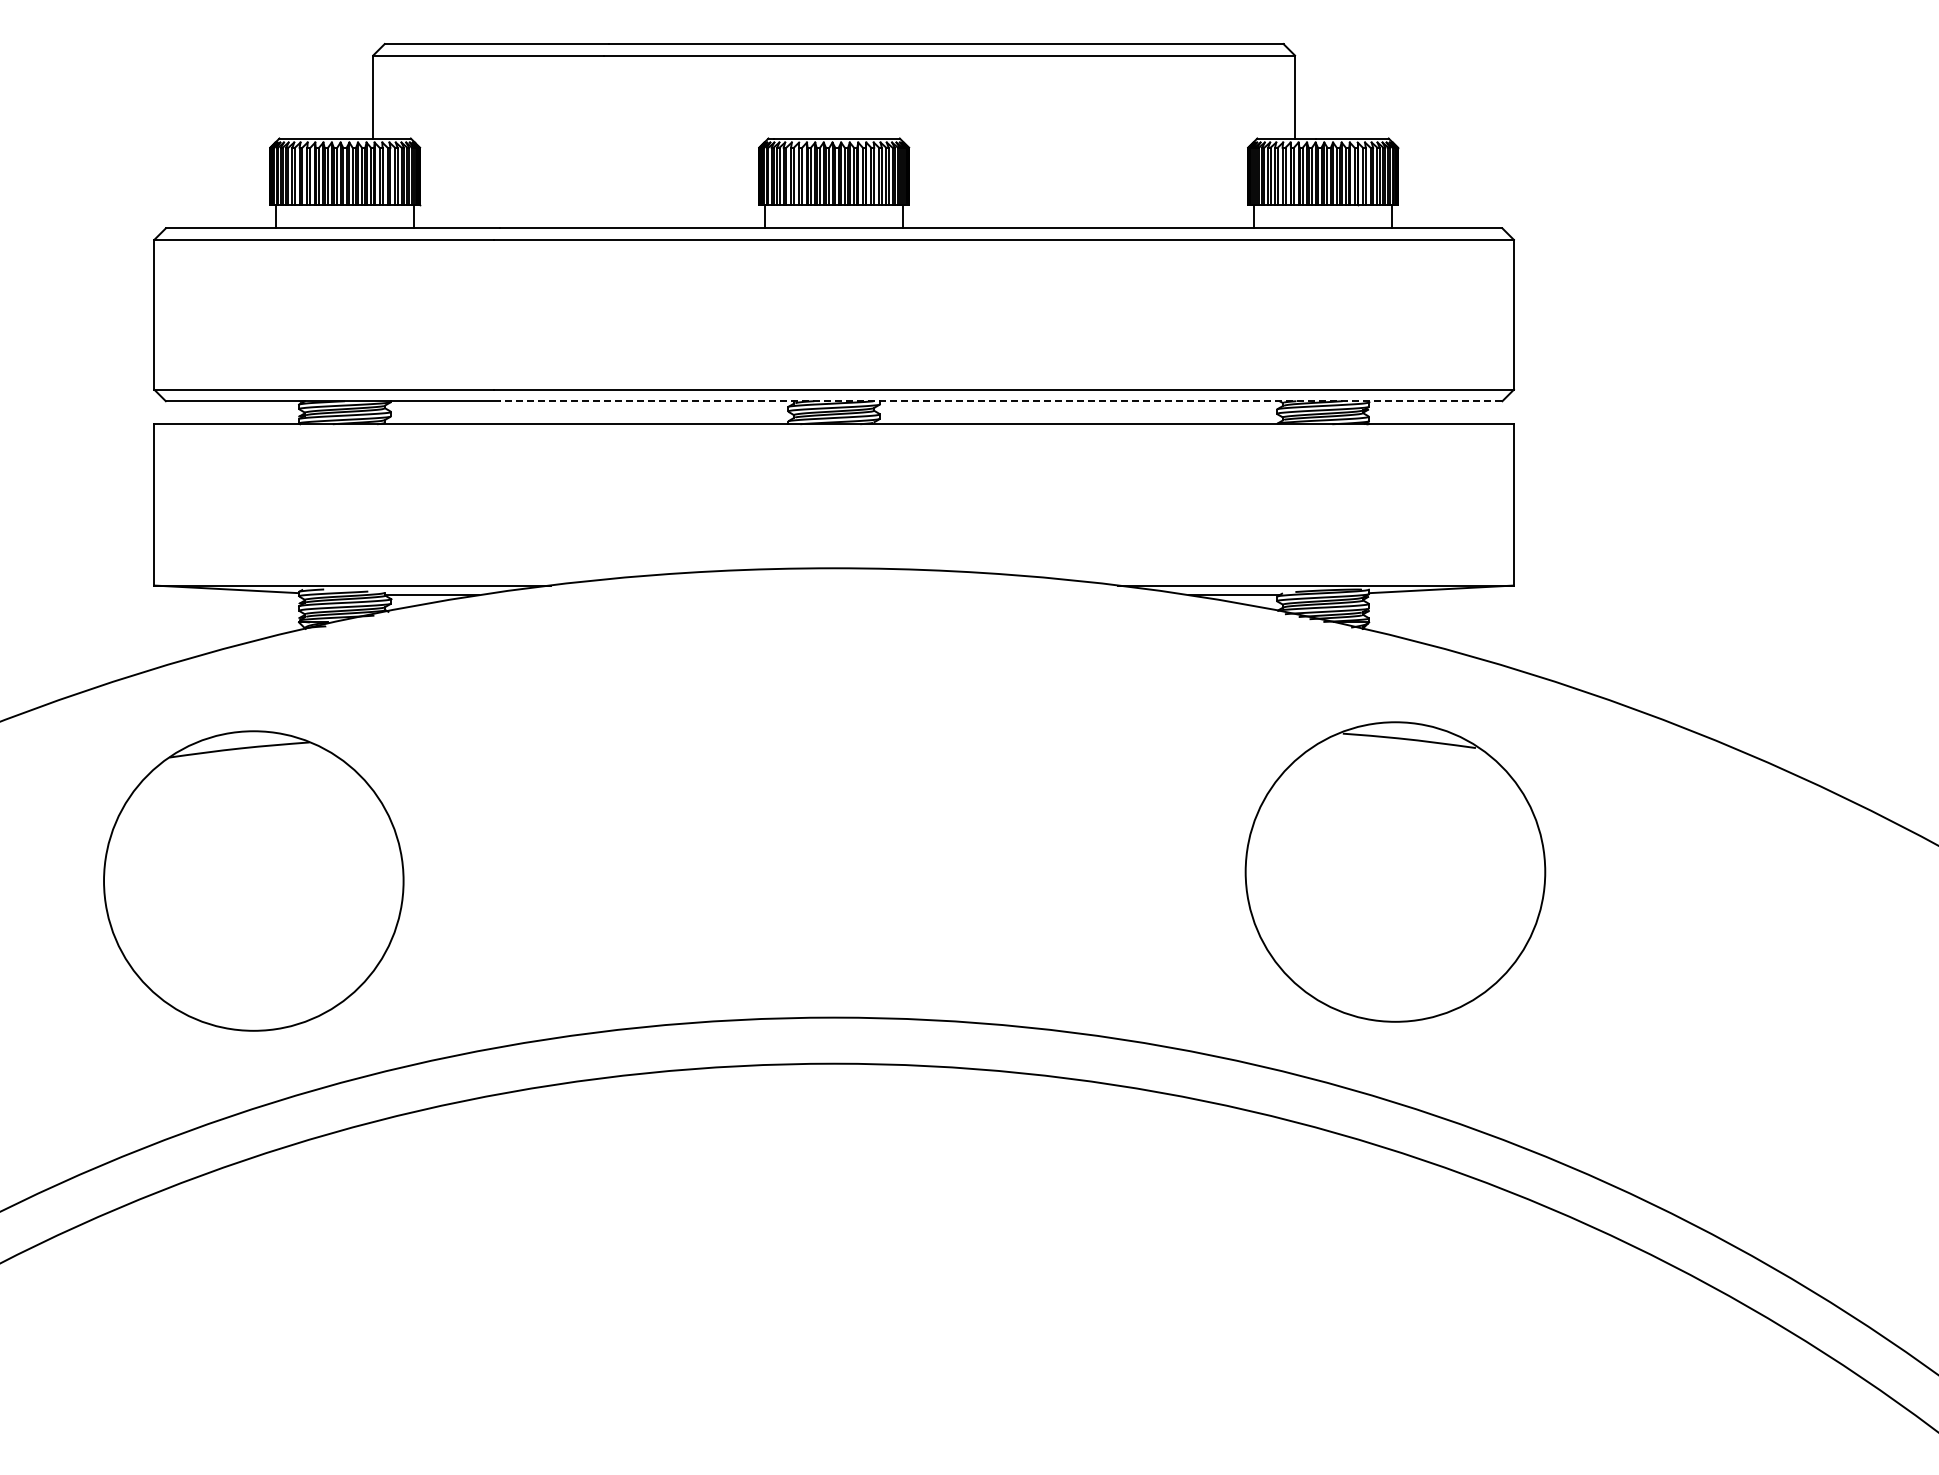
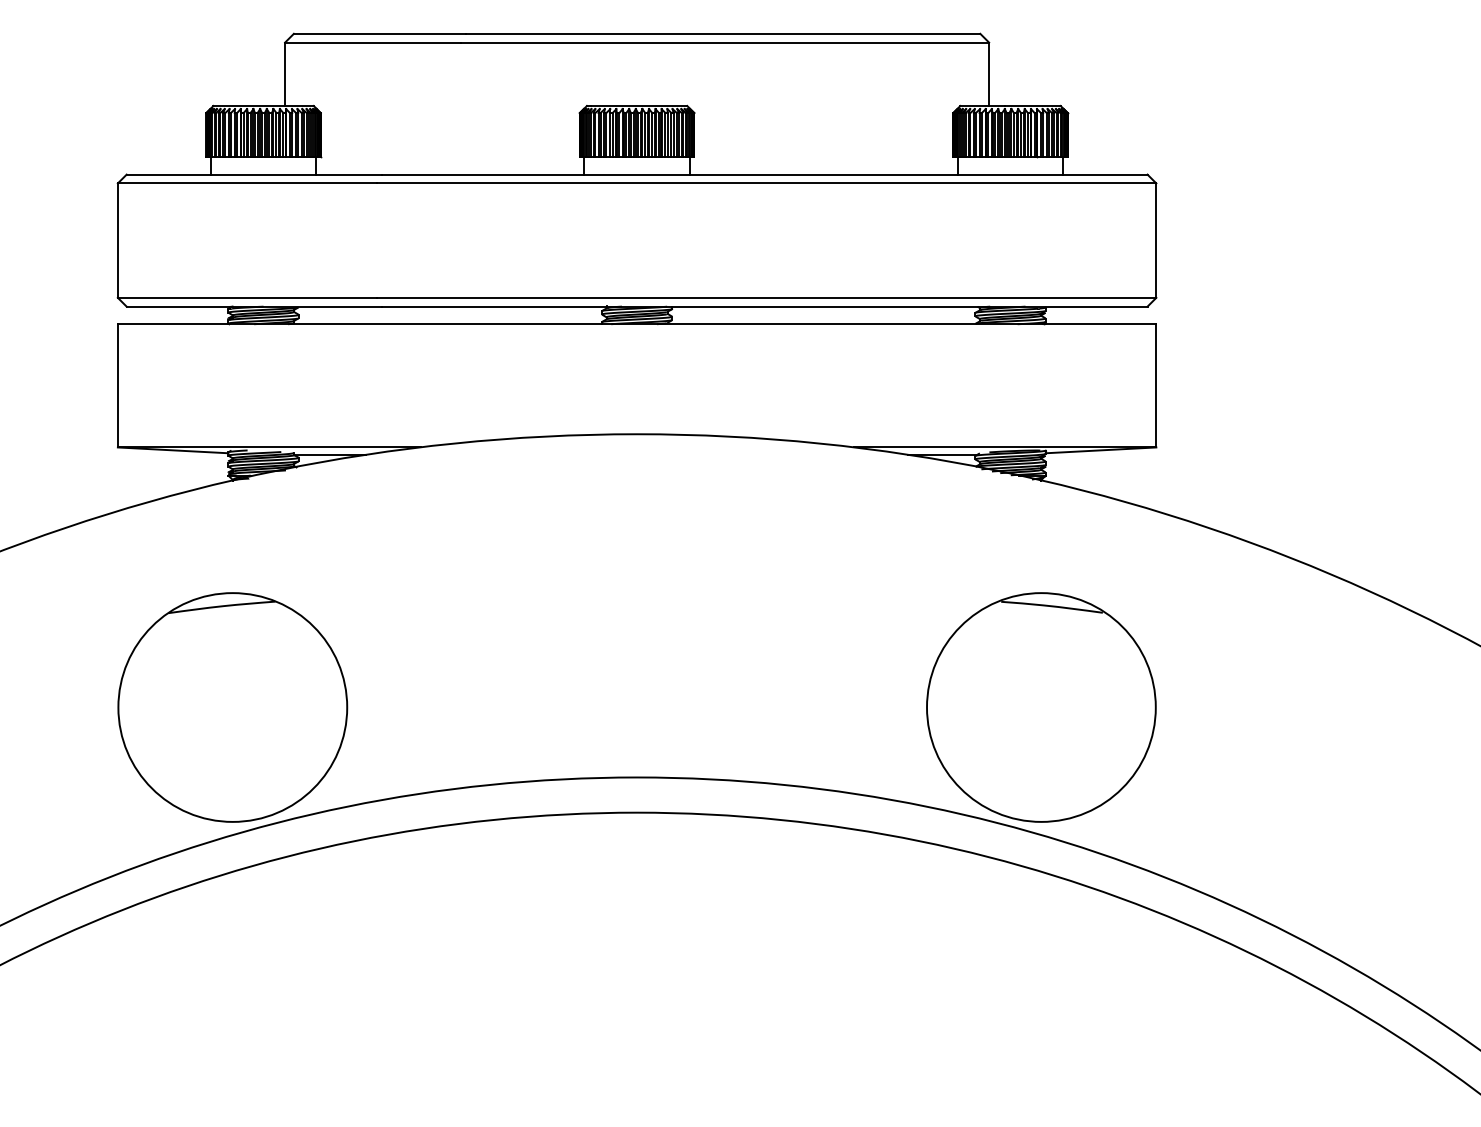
line: (1000, 401) -> (764, 306), dashed -> solid
part: (1395, 871) -> (1041, 707), moved
part: (253, 880) -> (232, 707), moved

